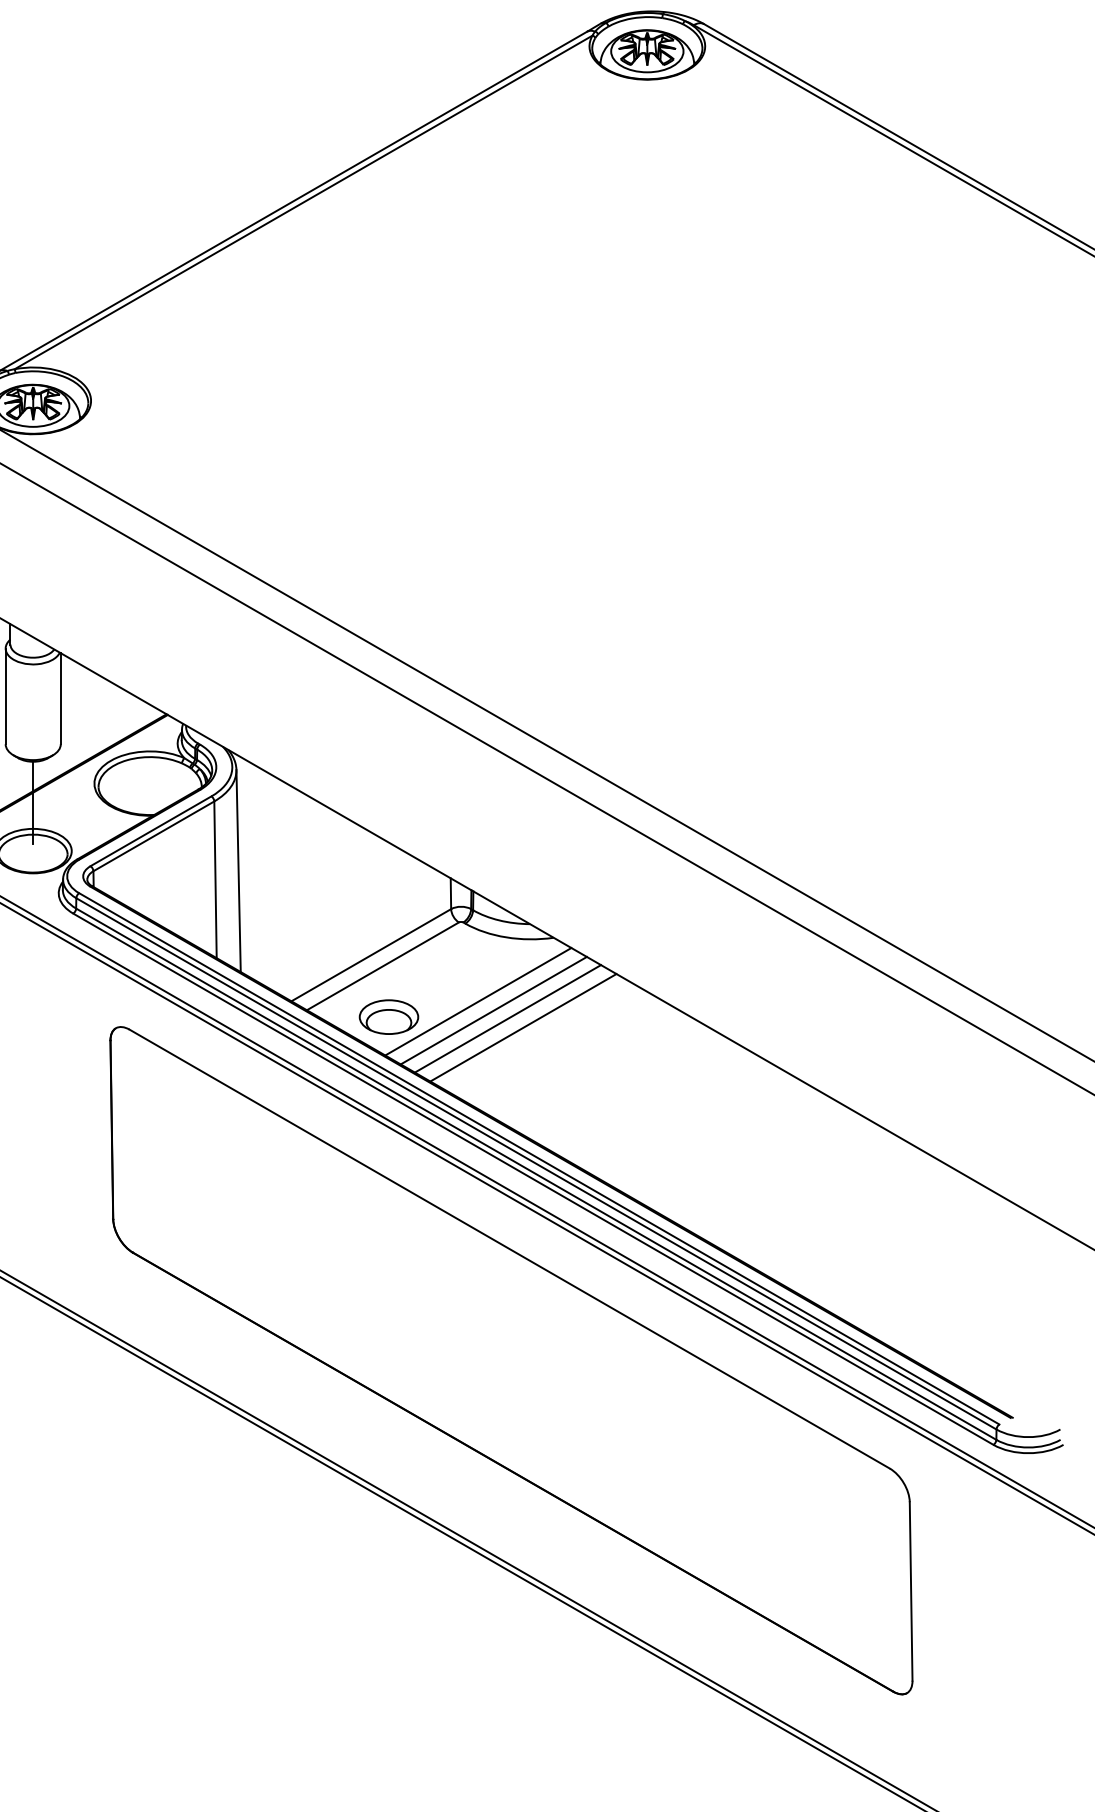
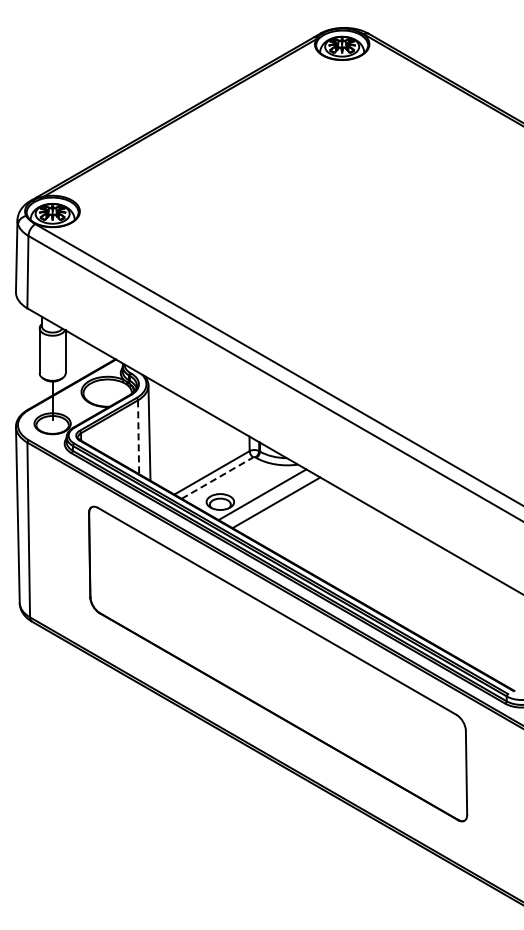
line: (215, 880) -> (138, 437), solid -> dashed
line: (382, 965) -> (217, 477), solid -> dashed
line: (493, 1009) -> (269, 498), removed
line: (522, 1026) -> (283, 506), removed

